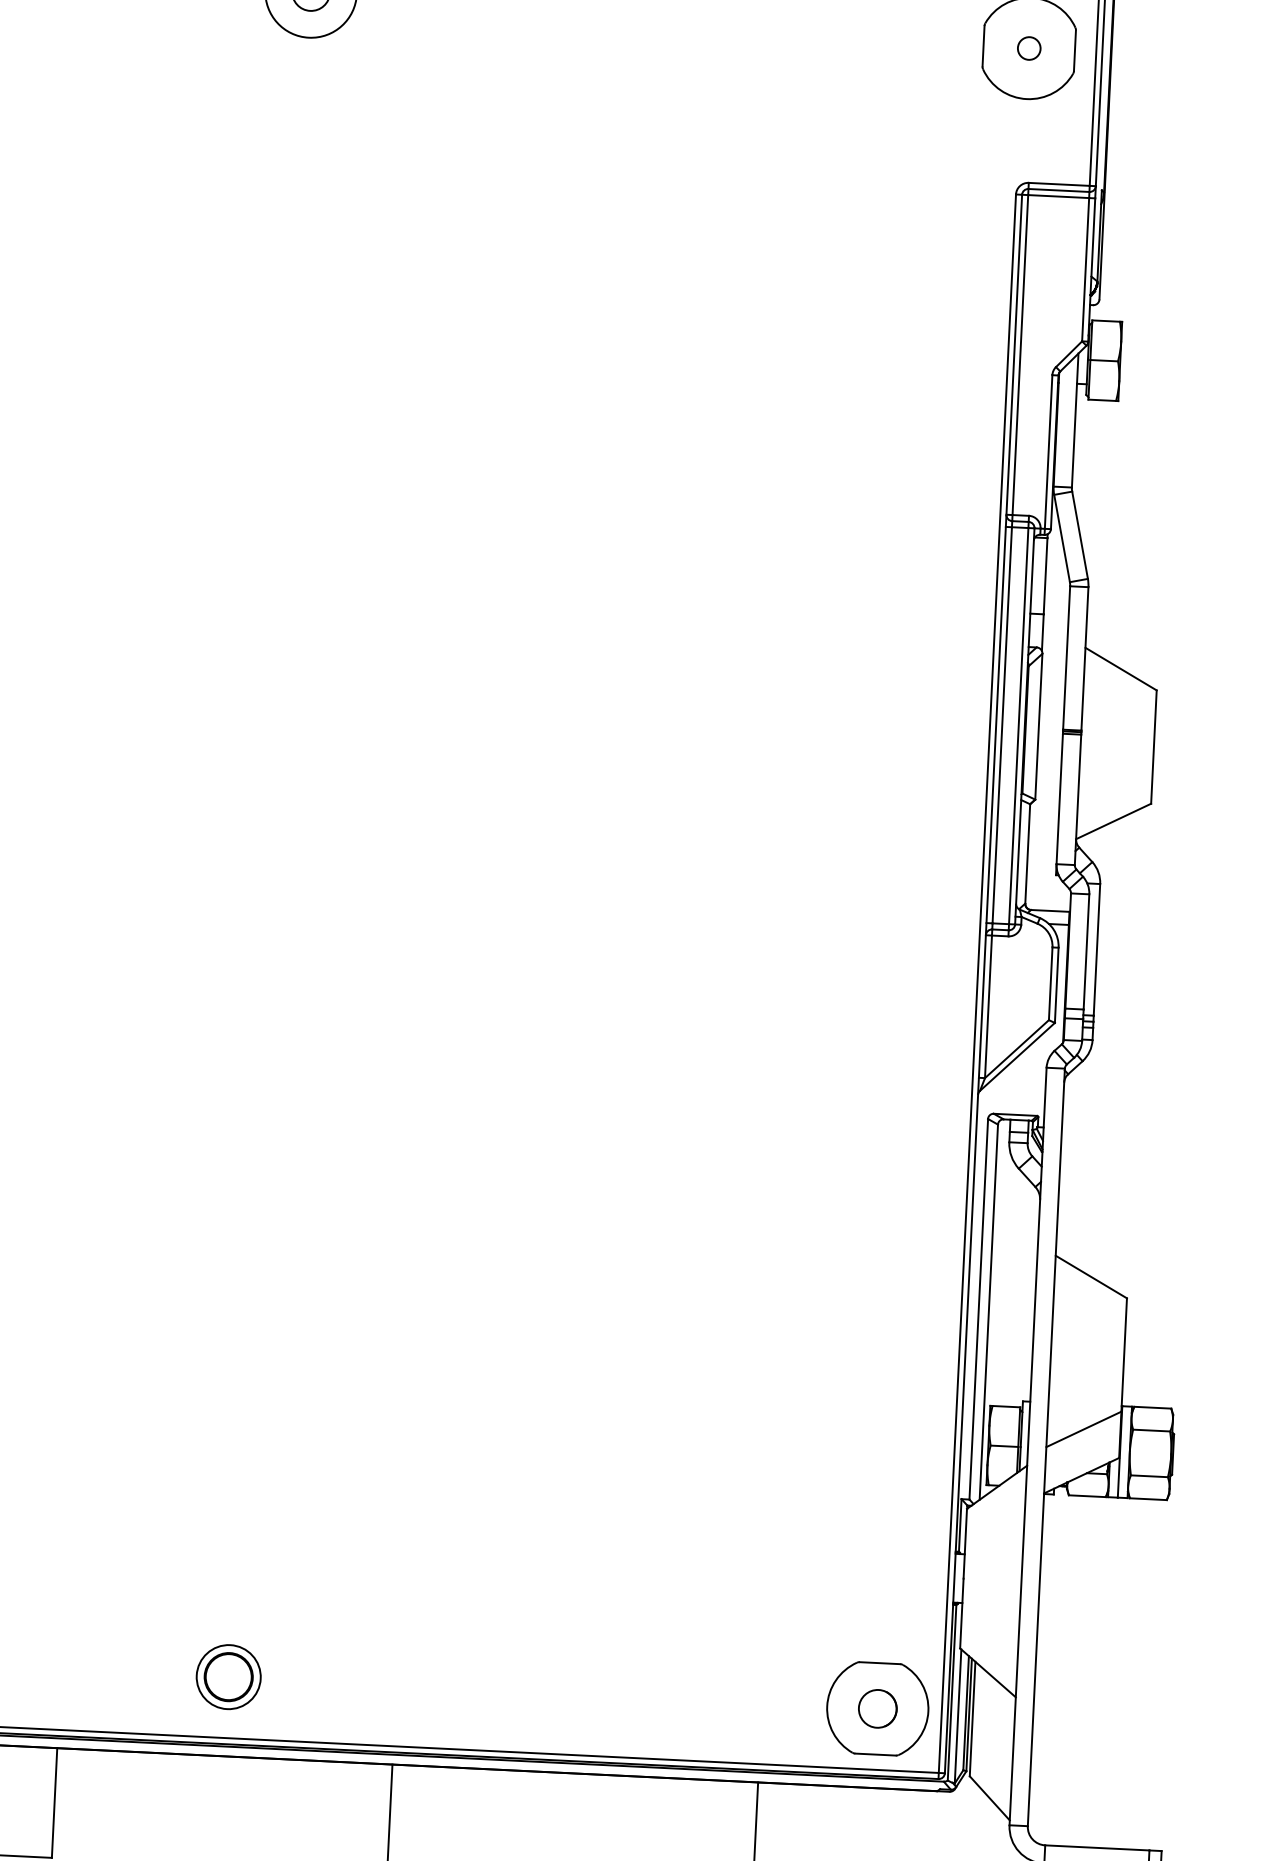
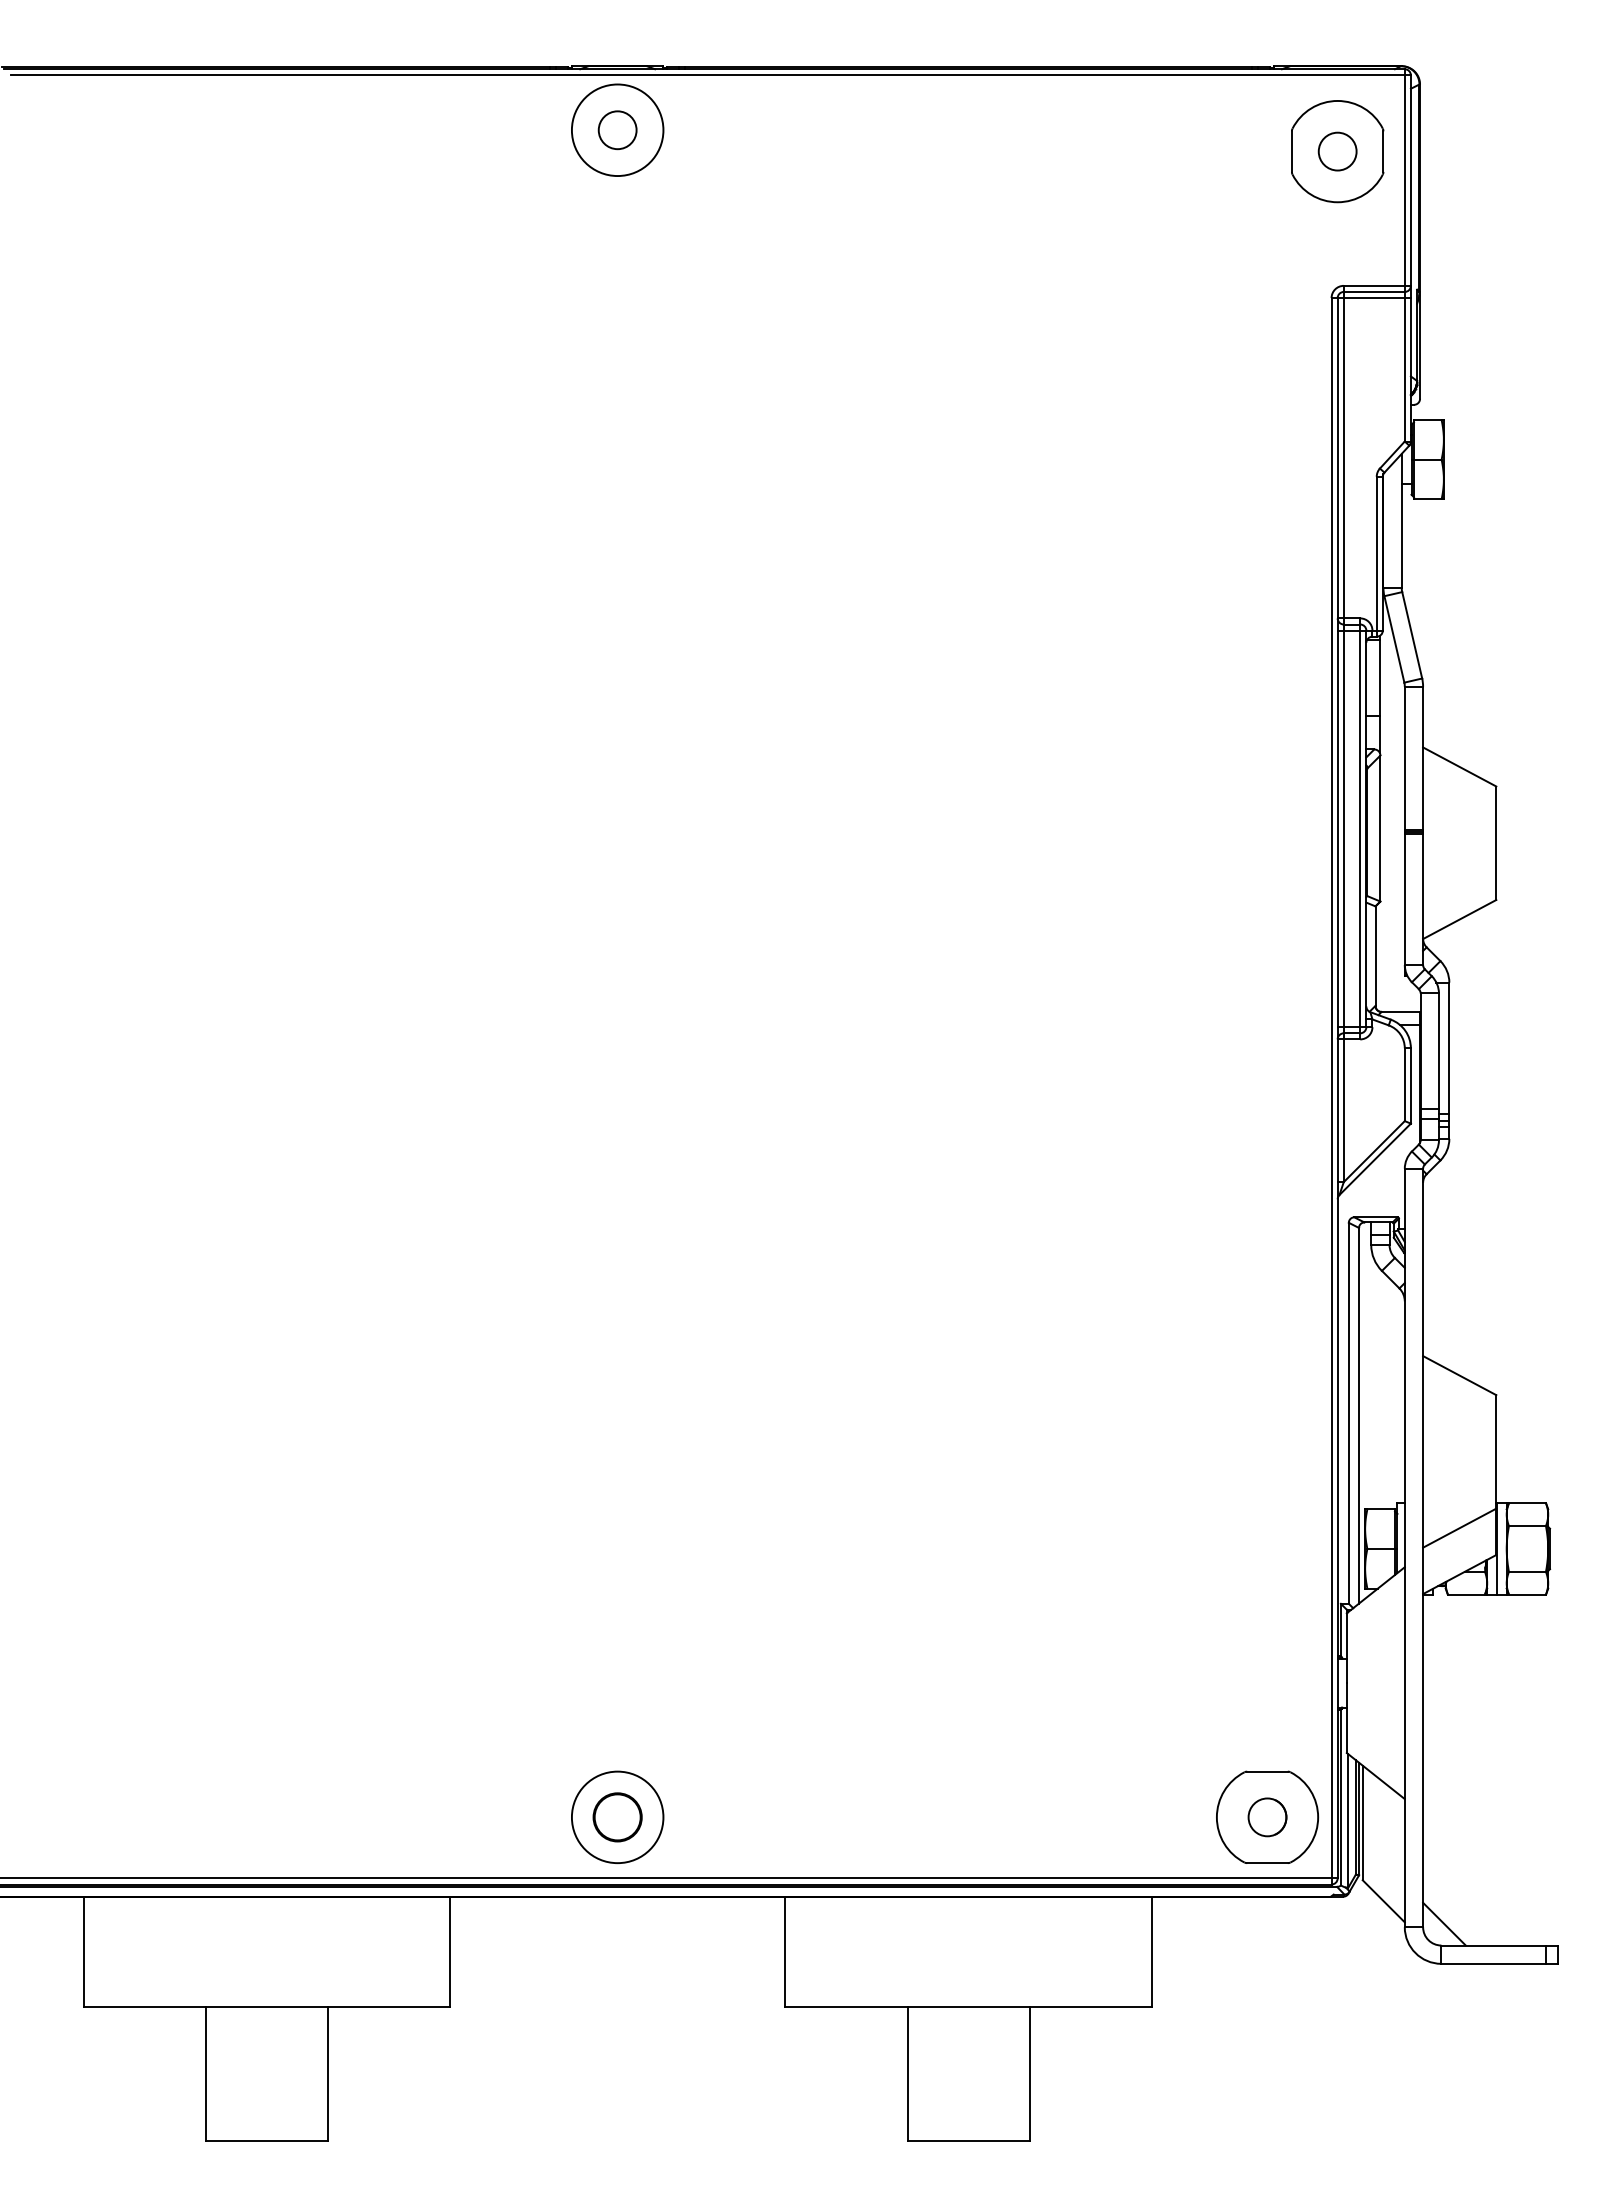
circle: (1029, 48) -> (1337, 151), size x1.67
circle: (228, 1677) -> (617, 1817), size x1.43
line: (1049, 1823) -> (1444, 1923), added

